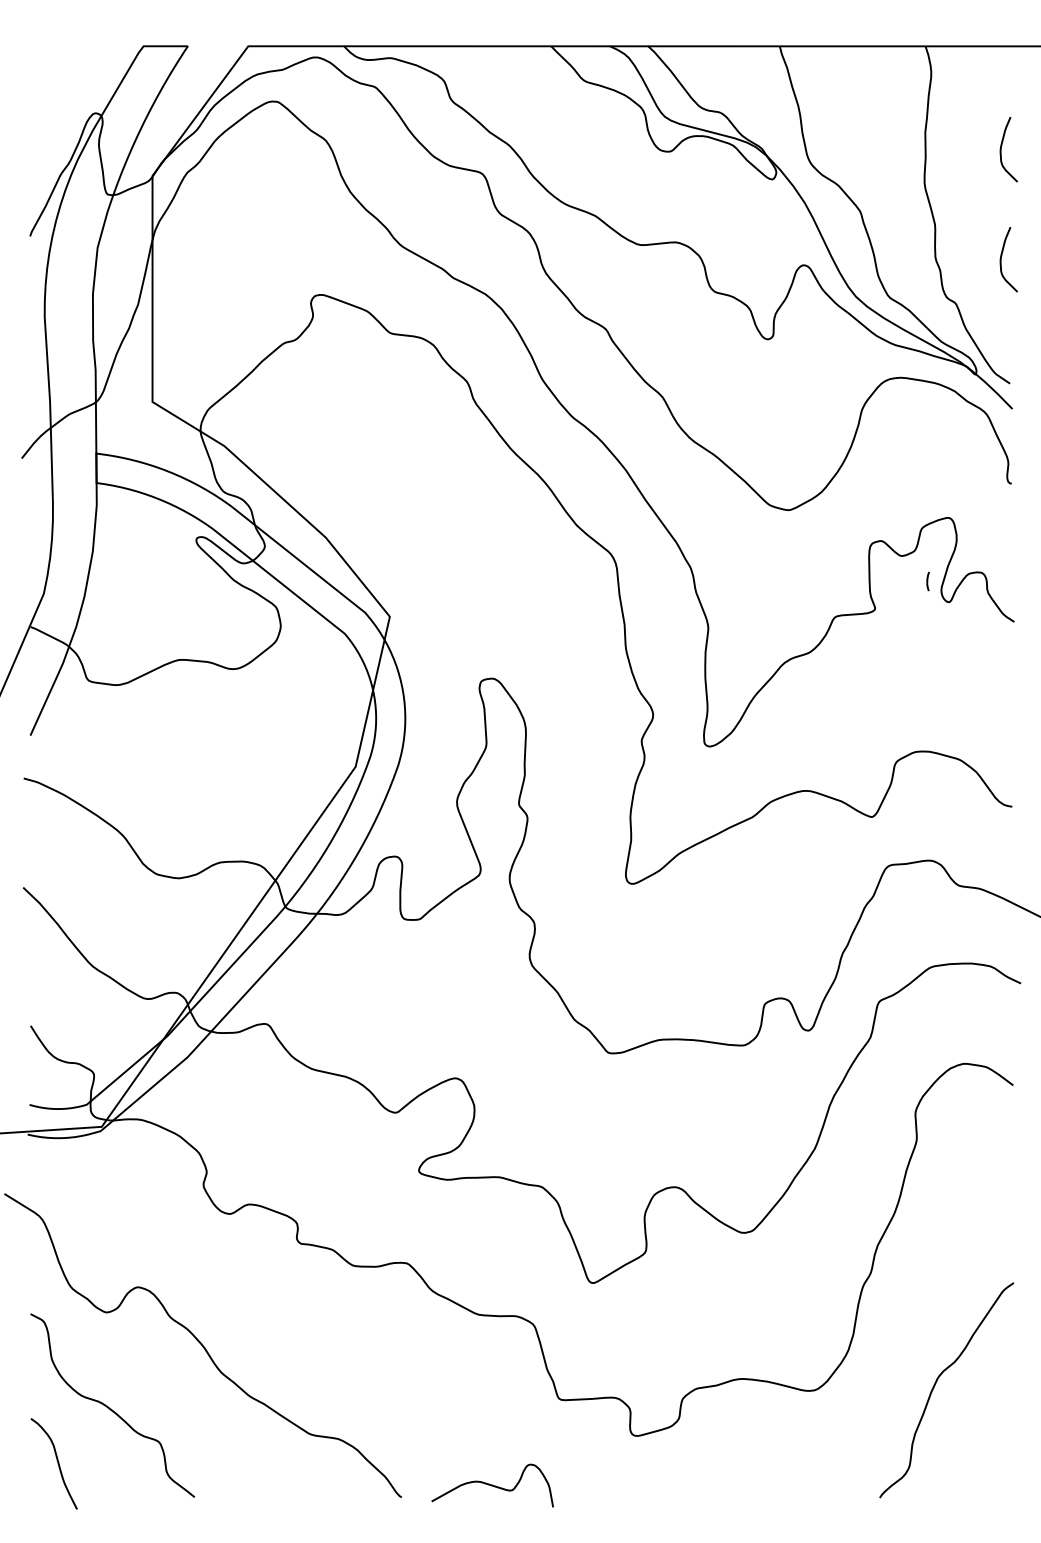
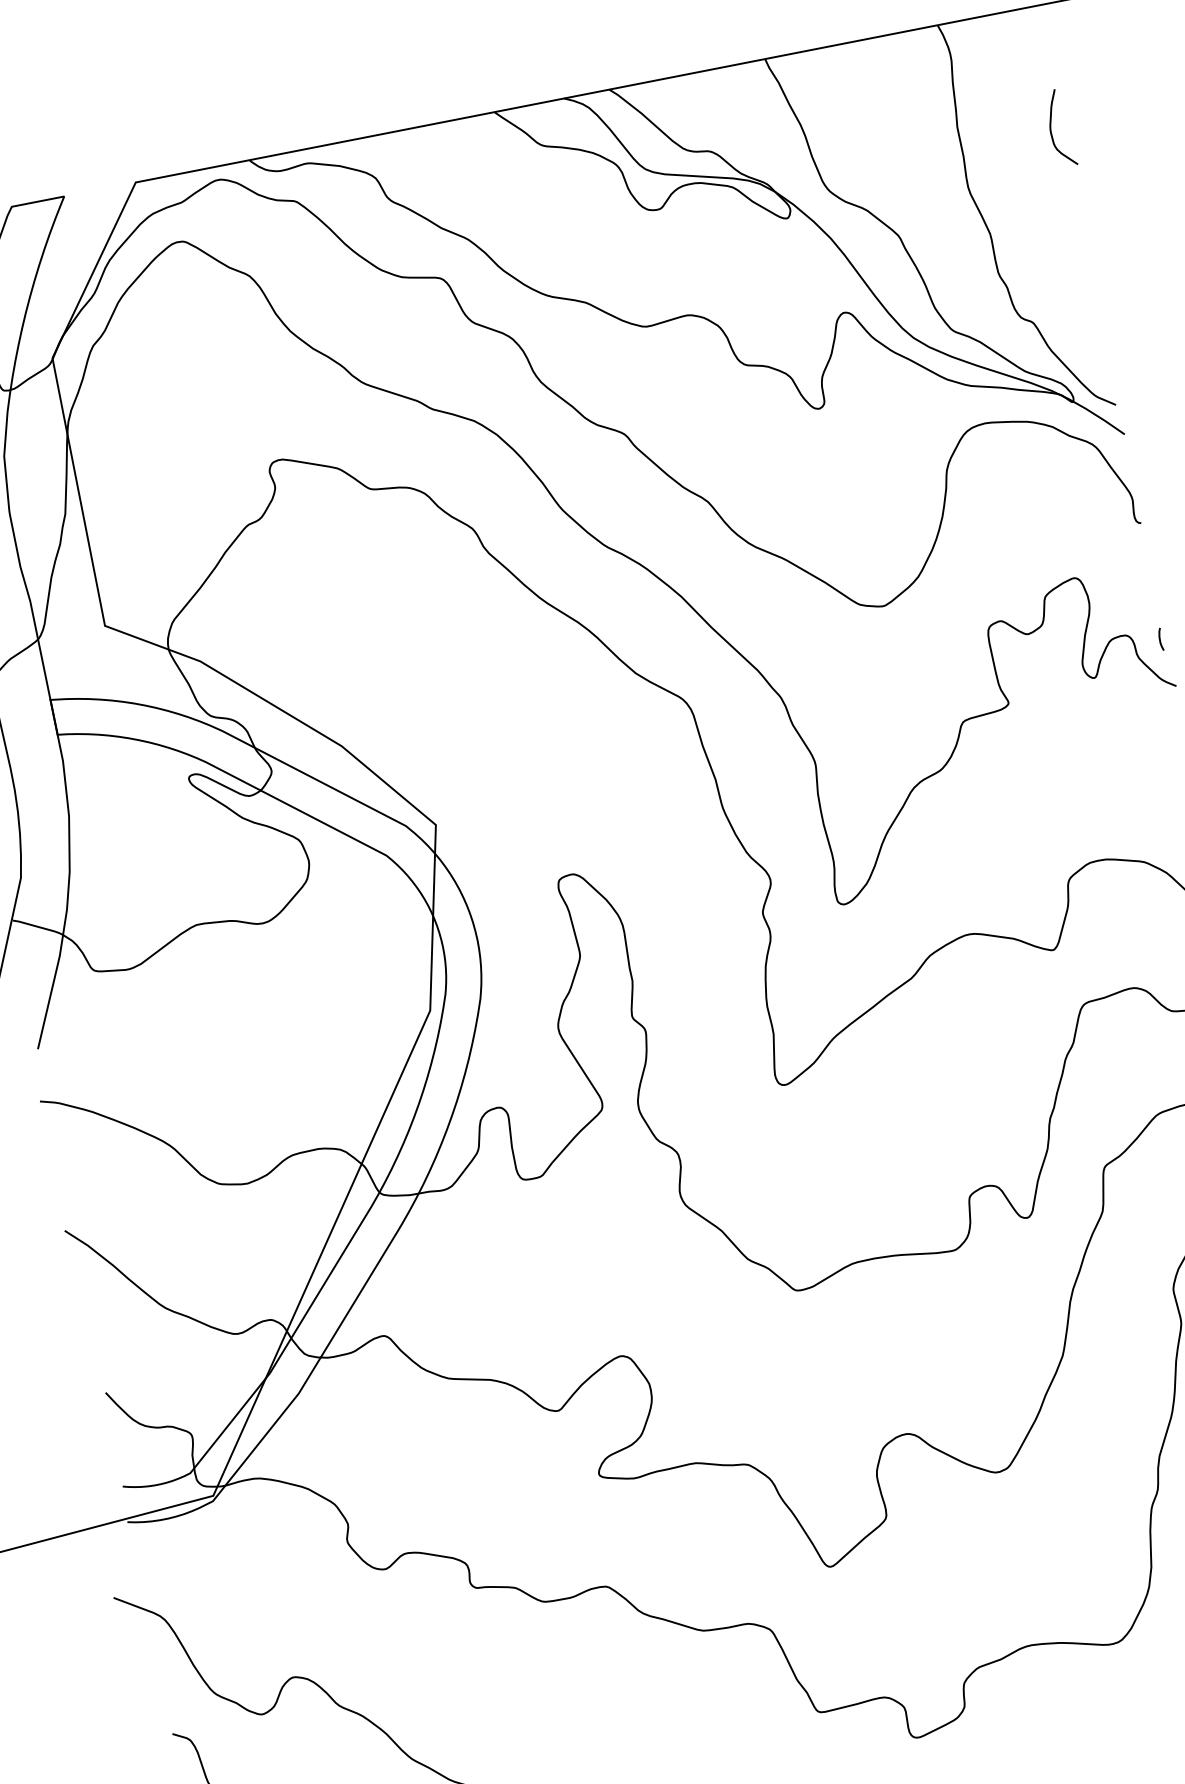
curve: (1001, 259) -> (1077, 259), removed
line: (927, 581) -> (1160, 639), moved

